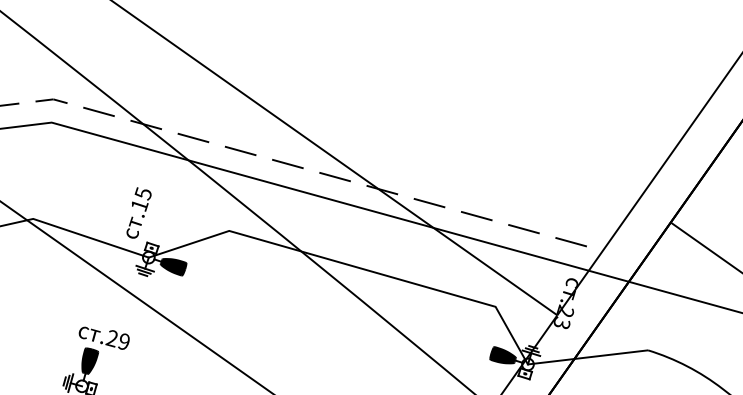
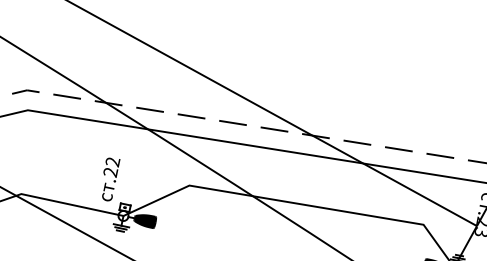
text: (141, 199) -> (111, 167), .15 -> .22

